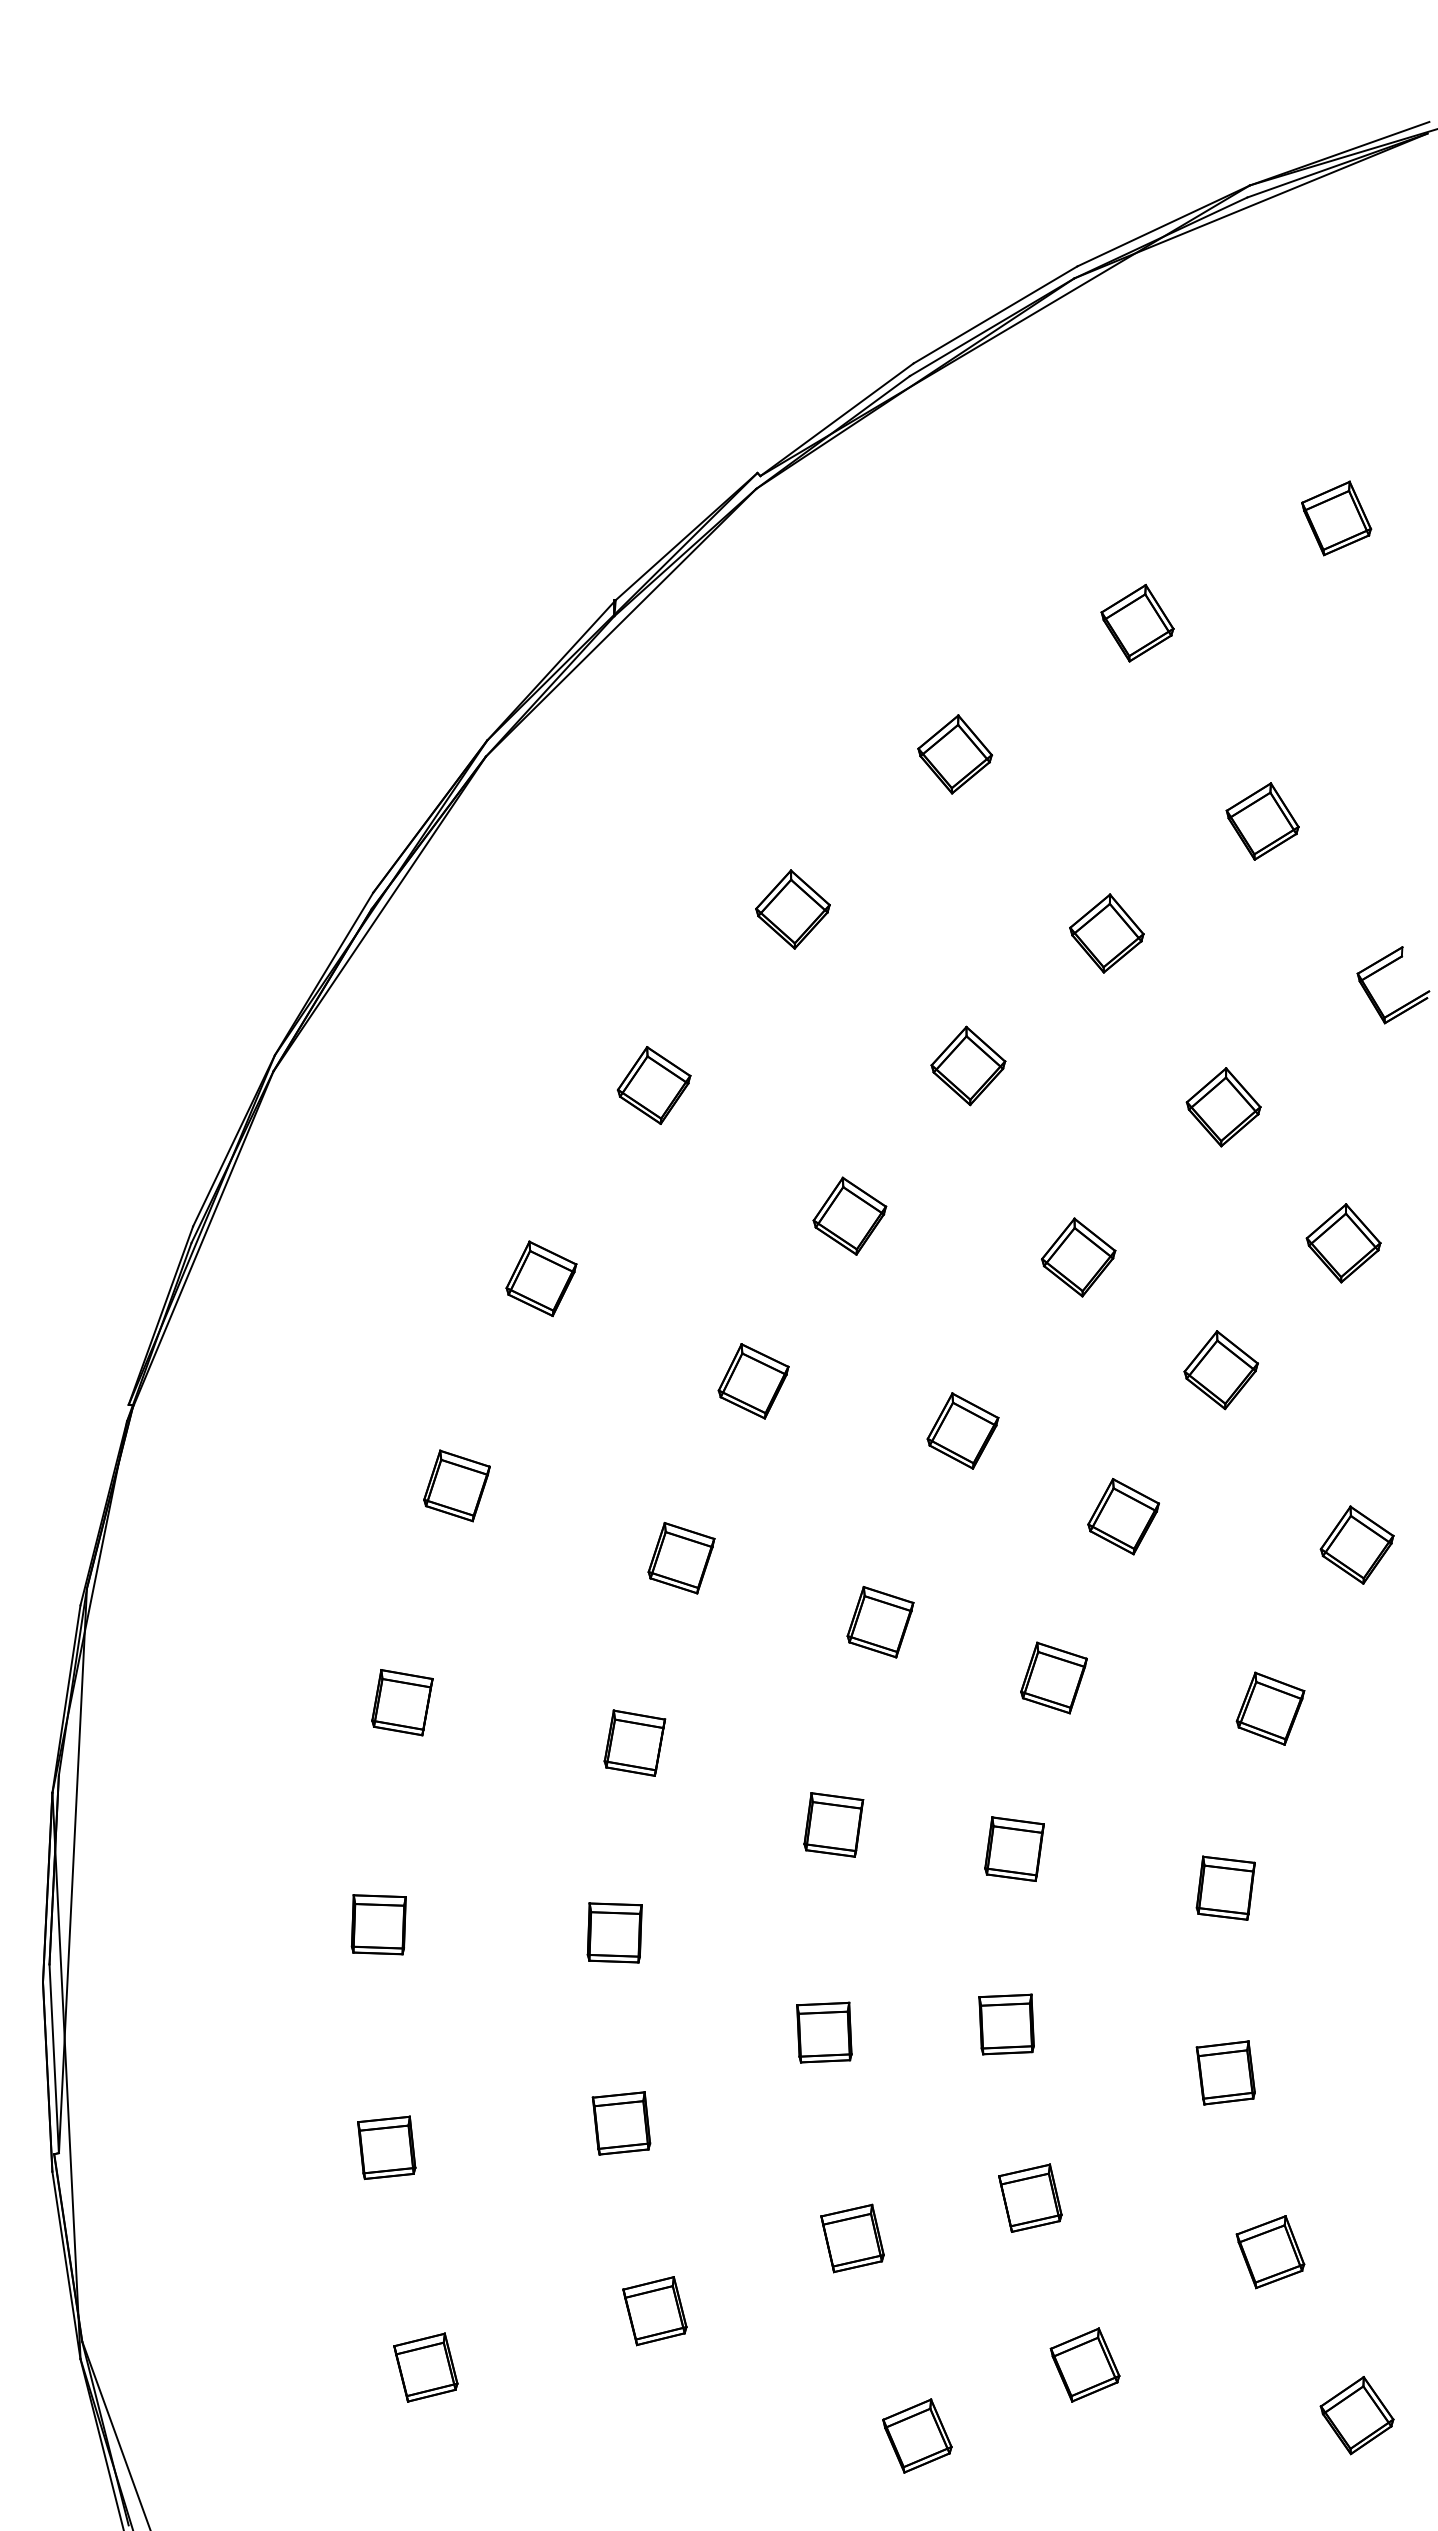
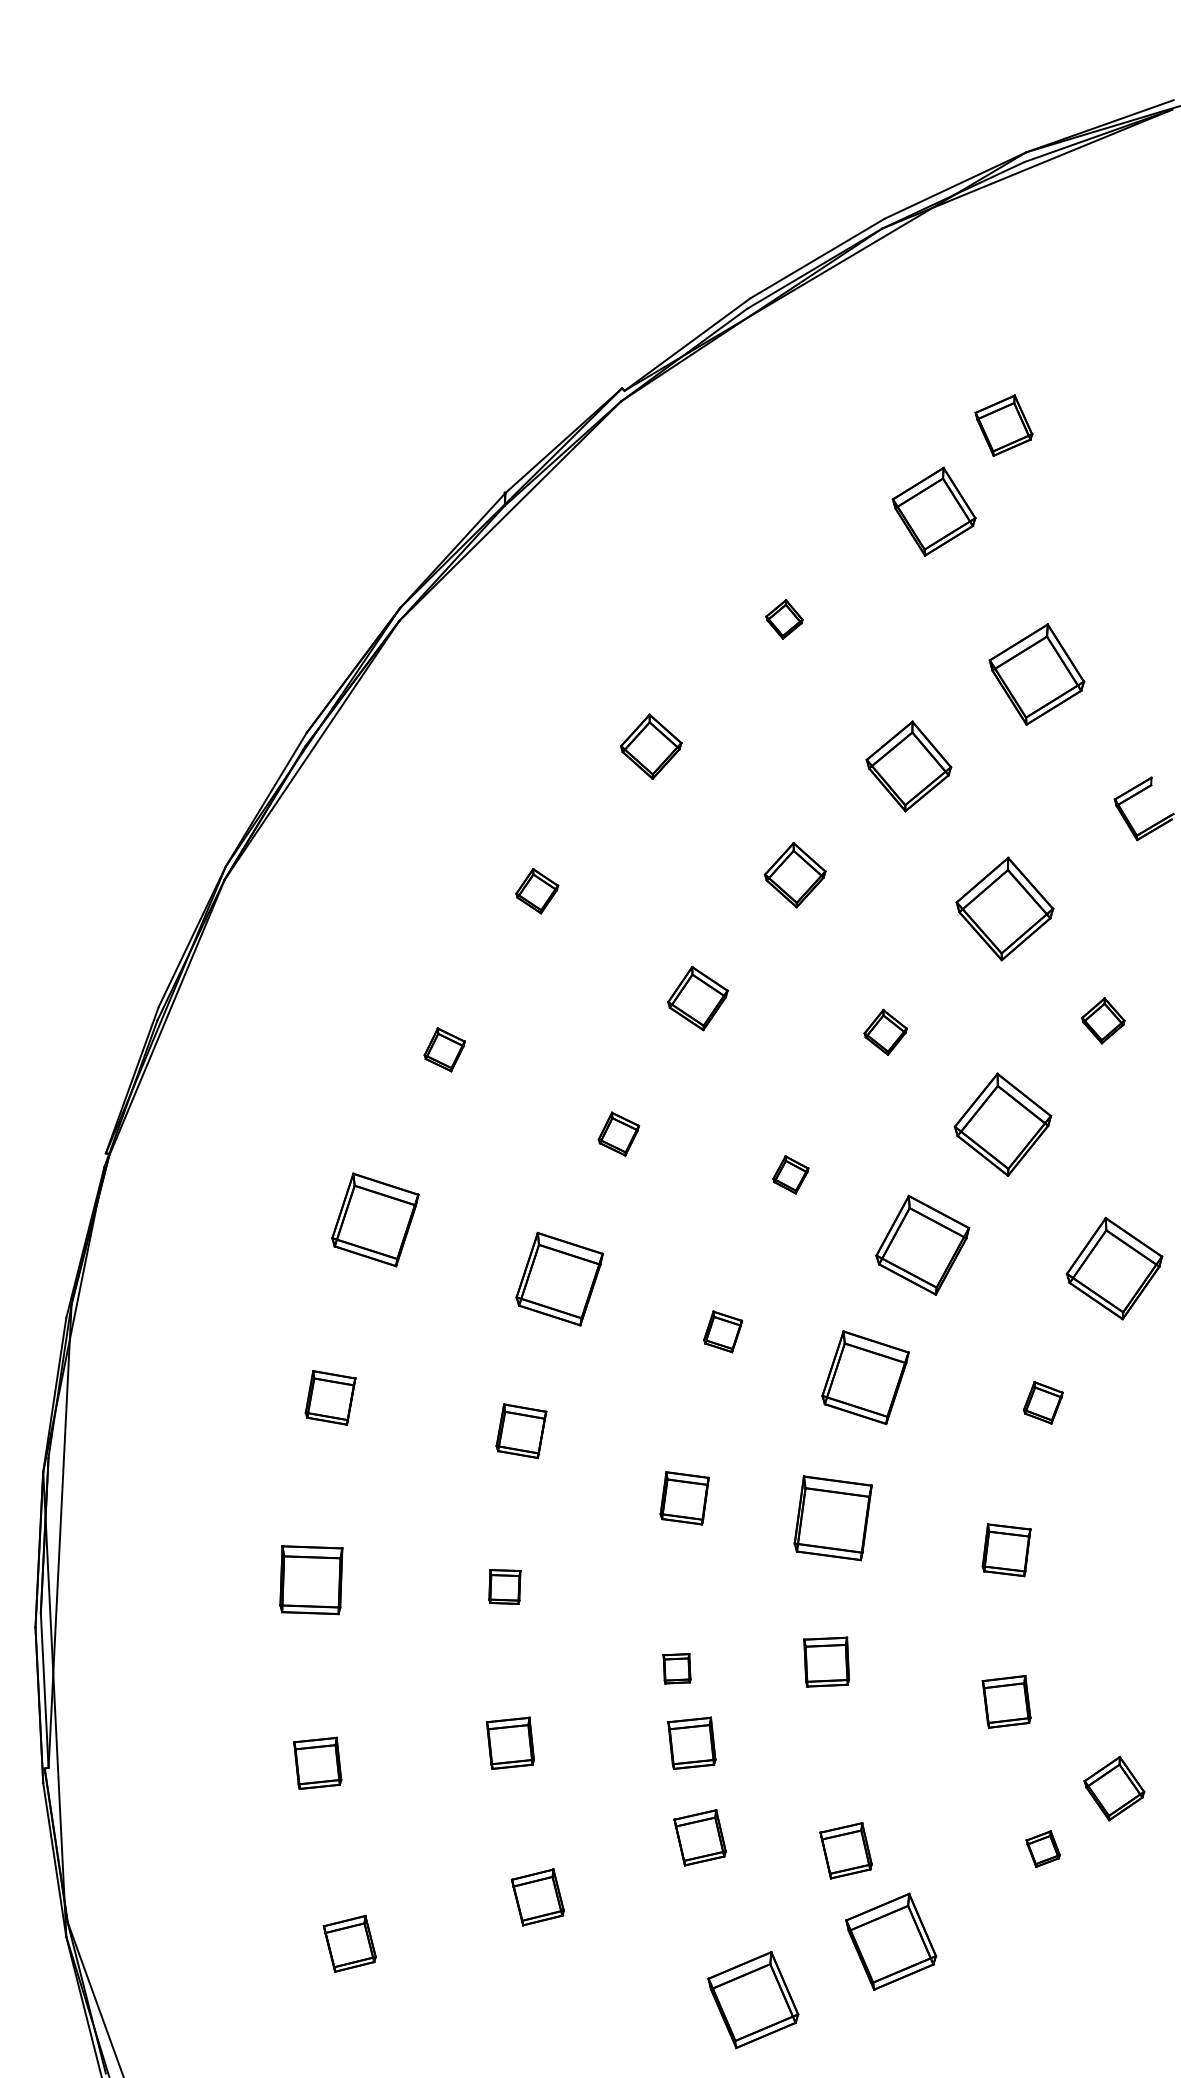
part: (1336, 518) -> (1003, 425), moved
part: (1137, 622) -> (934, 511), size x1.4
part: (955, 754) -> (784, 619), size x0.6
part: (1262, 821) -> (1036, 674), size x1.6
part: (1106, 933) -> (908, 766), size x1.4
part: (653, 1085) -> (536, 891), size x0.7
part: (1223, 1107) -> (1004, 909), size x1.6
part: (1343, 1243) -> (1103, 1020), size x0.7
part: (1078, 1257) -> (885, 1032), size x0.7
part: (541, 1278) -> (444, 1049), size x0.7
part: (1220, 1370) -> (1002, 1125), size x1.6
part: (753, 1381) -> (618, 1134), size x0.7
part: (962, 1430) -> (790, 1174), size x0.6
part: (456, 1485) -> (374, 1219), size x1.6
part: (1123, 1516) -> (922, 1245), size x1.6
part: (1356, 1544) -> (1113, 1268), size x1.6
part: (681, 1558) -> (559, 1279), size x1.6
part: (880, 1622) -> (723, 1332), size x0.7
part: (1053, 1677) -> (865, 1377), size x1.6
part: (1270, 1708) -> (1043, 1402), size x0.7
part: (1014, 1848) -> (833, 1517), size x1.6
part: (378, 1924) -> (310, 1580), size x1.4
part: (614, 1932) -> (504, 1586), size x0.7
part: (824, 2032) -> (677, 1668), size x0.6
part: (842, 2123) -> (691, 1743), added
part: (1030, 2197) -> (846, 1850), moved
part: (1270, 2252) -> (1043, 1849), size x0.6
part: (1084, 2364) -> (890, 1941), size x1.6
part: (1356, 2415) -> (1113, 1788), moved
part: (917, 2435) -> (753, 1999), size x1.6

